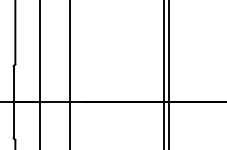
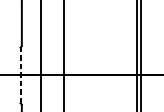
line: (13, 101) -> (20, 74), solid -> dashed

